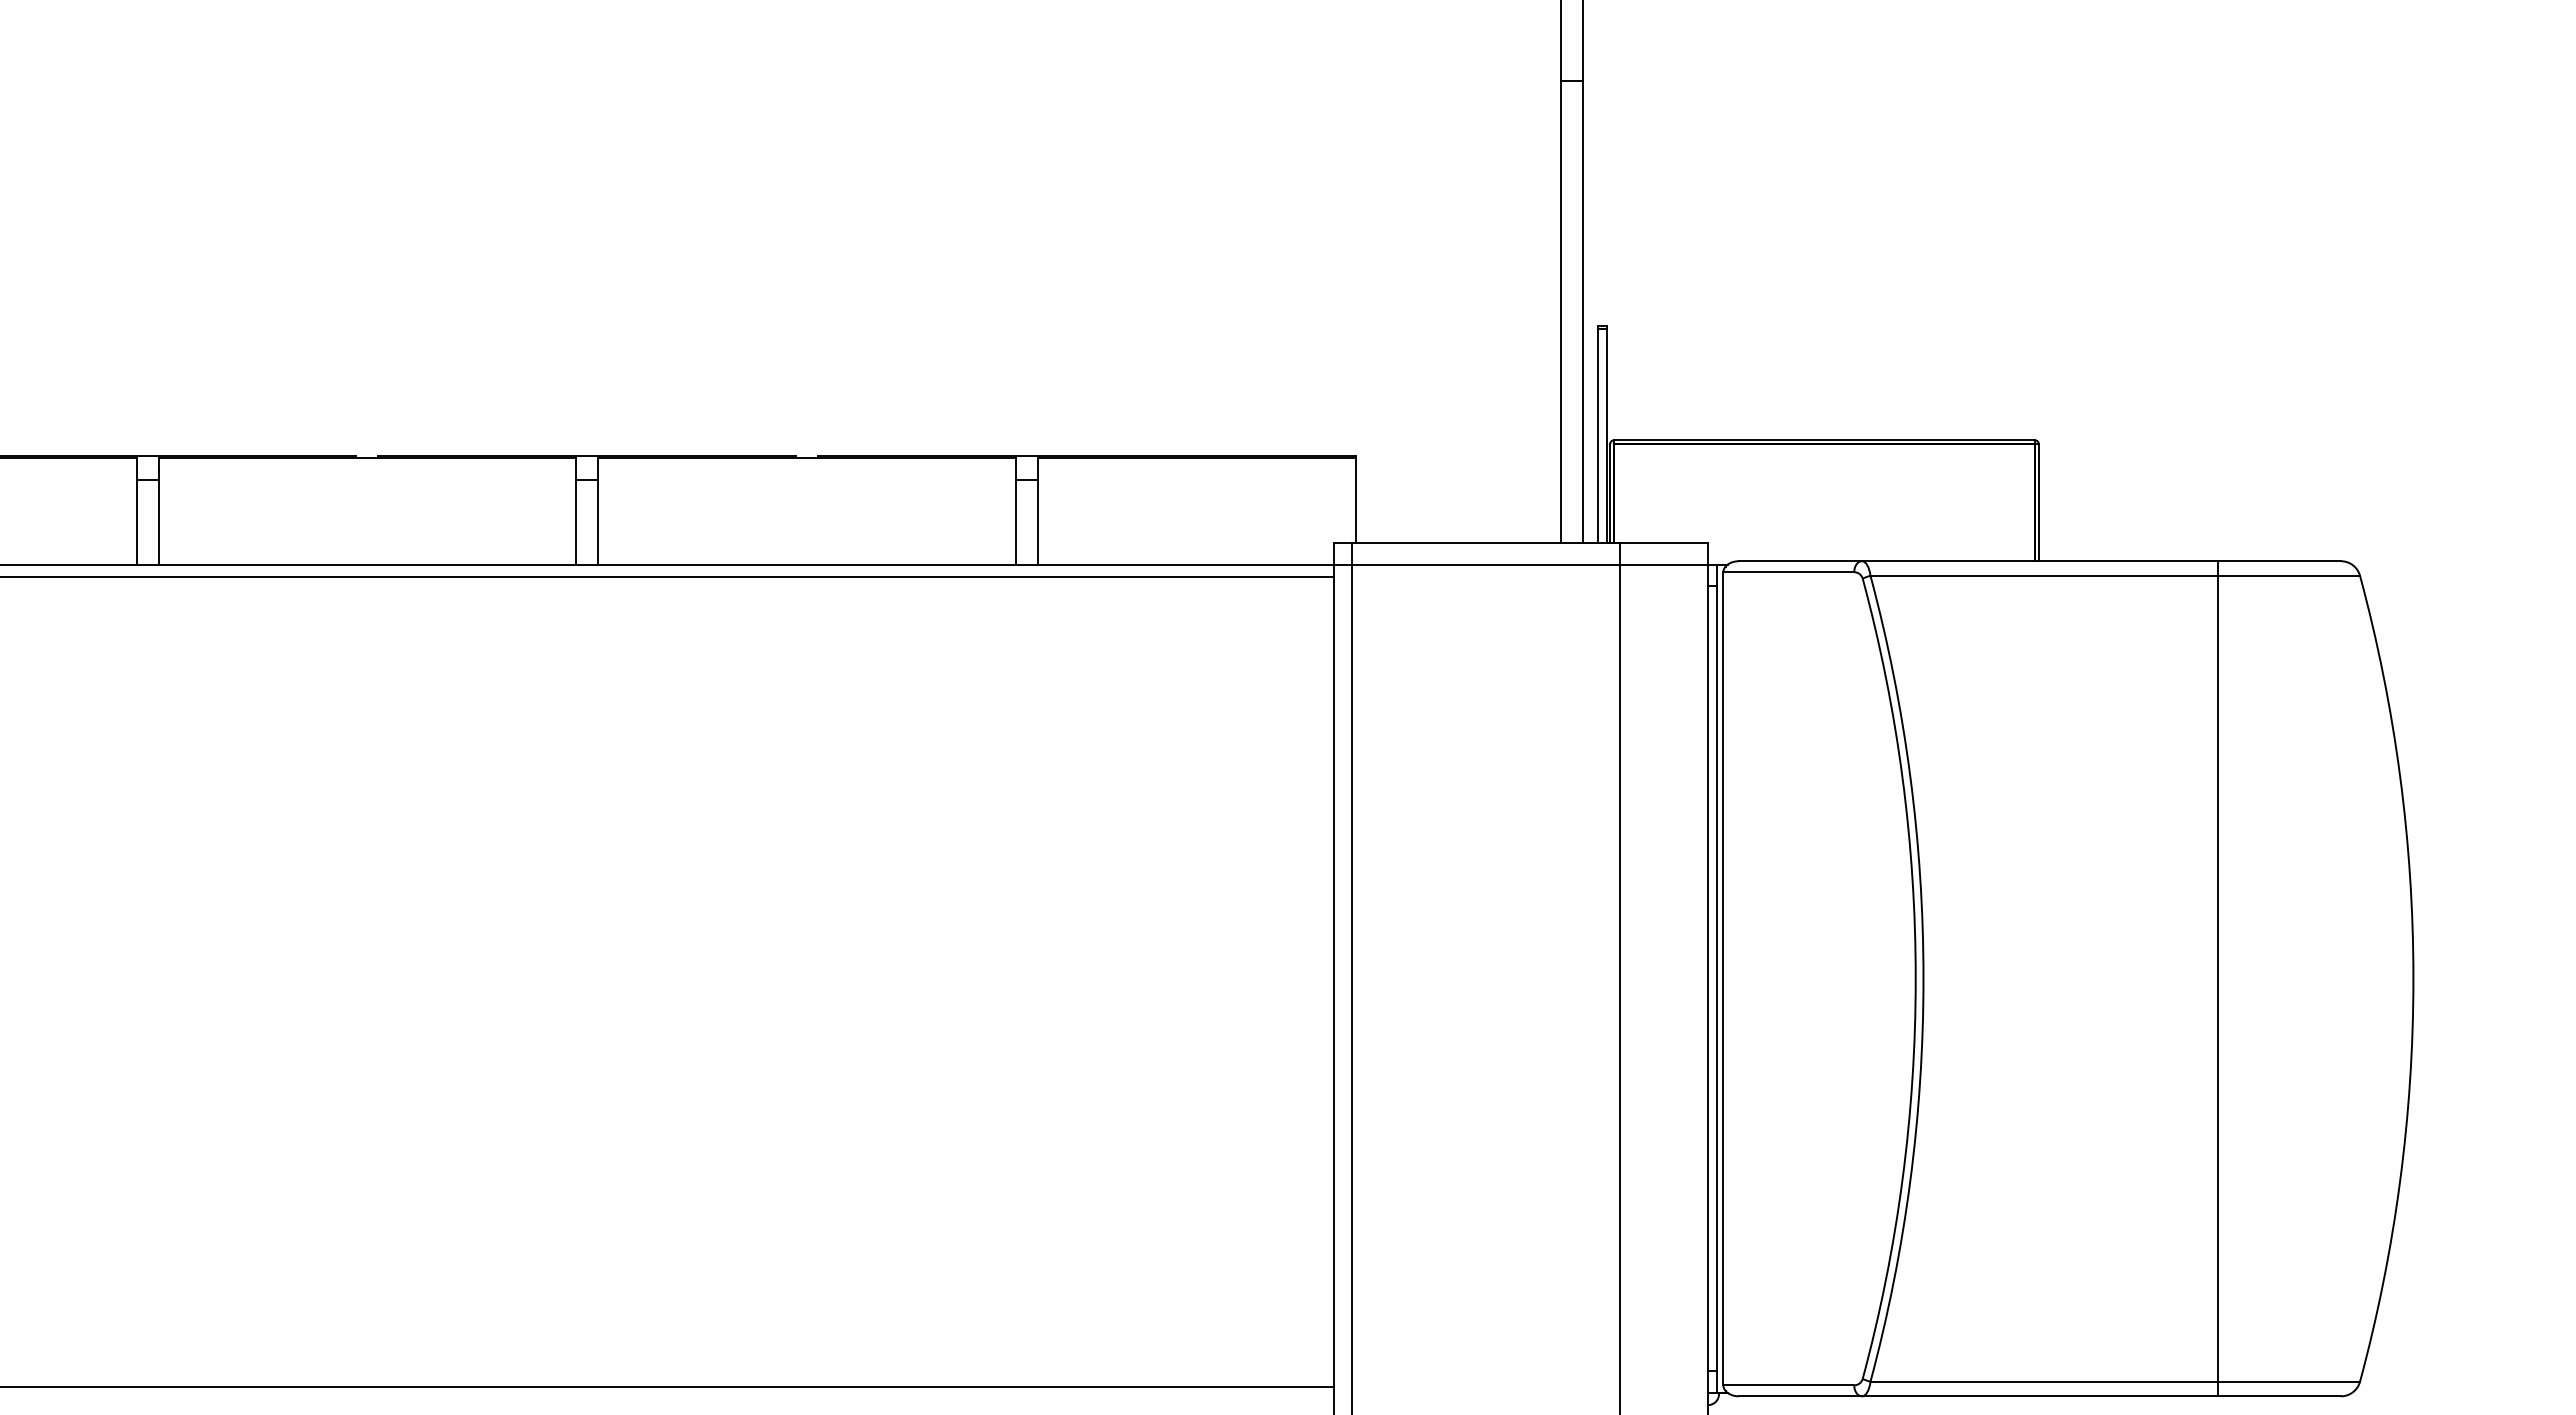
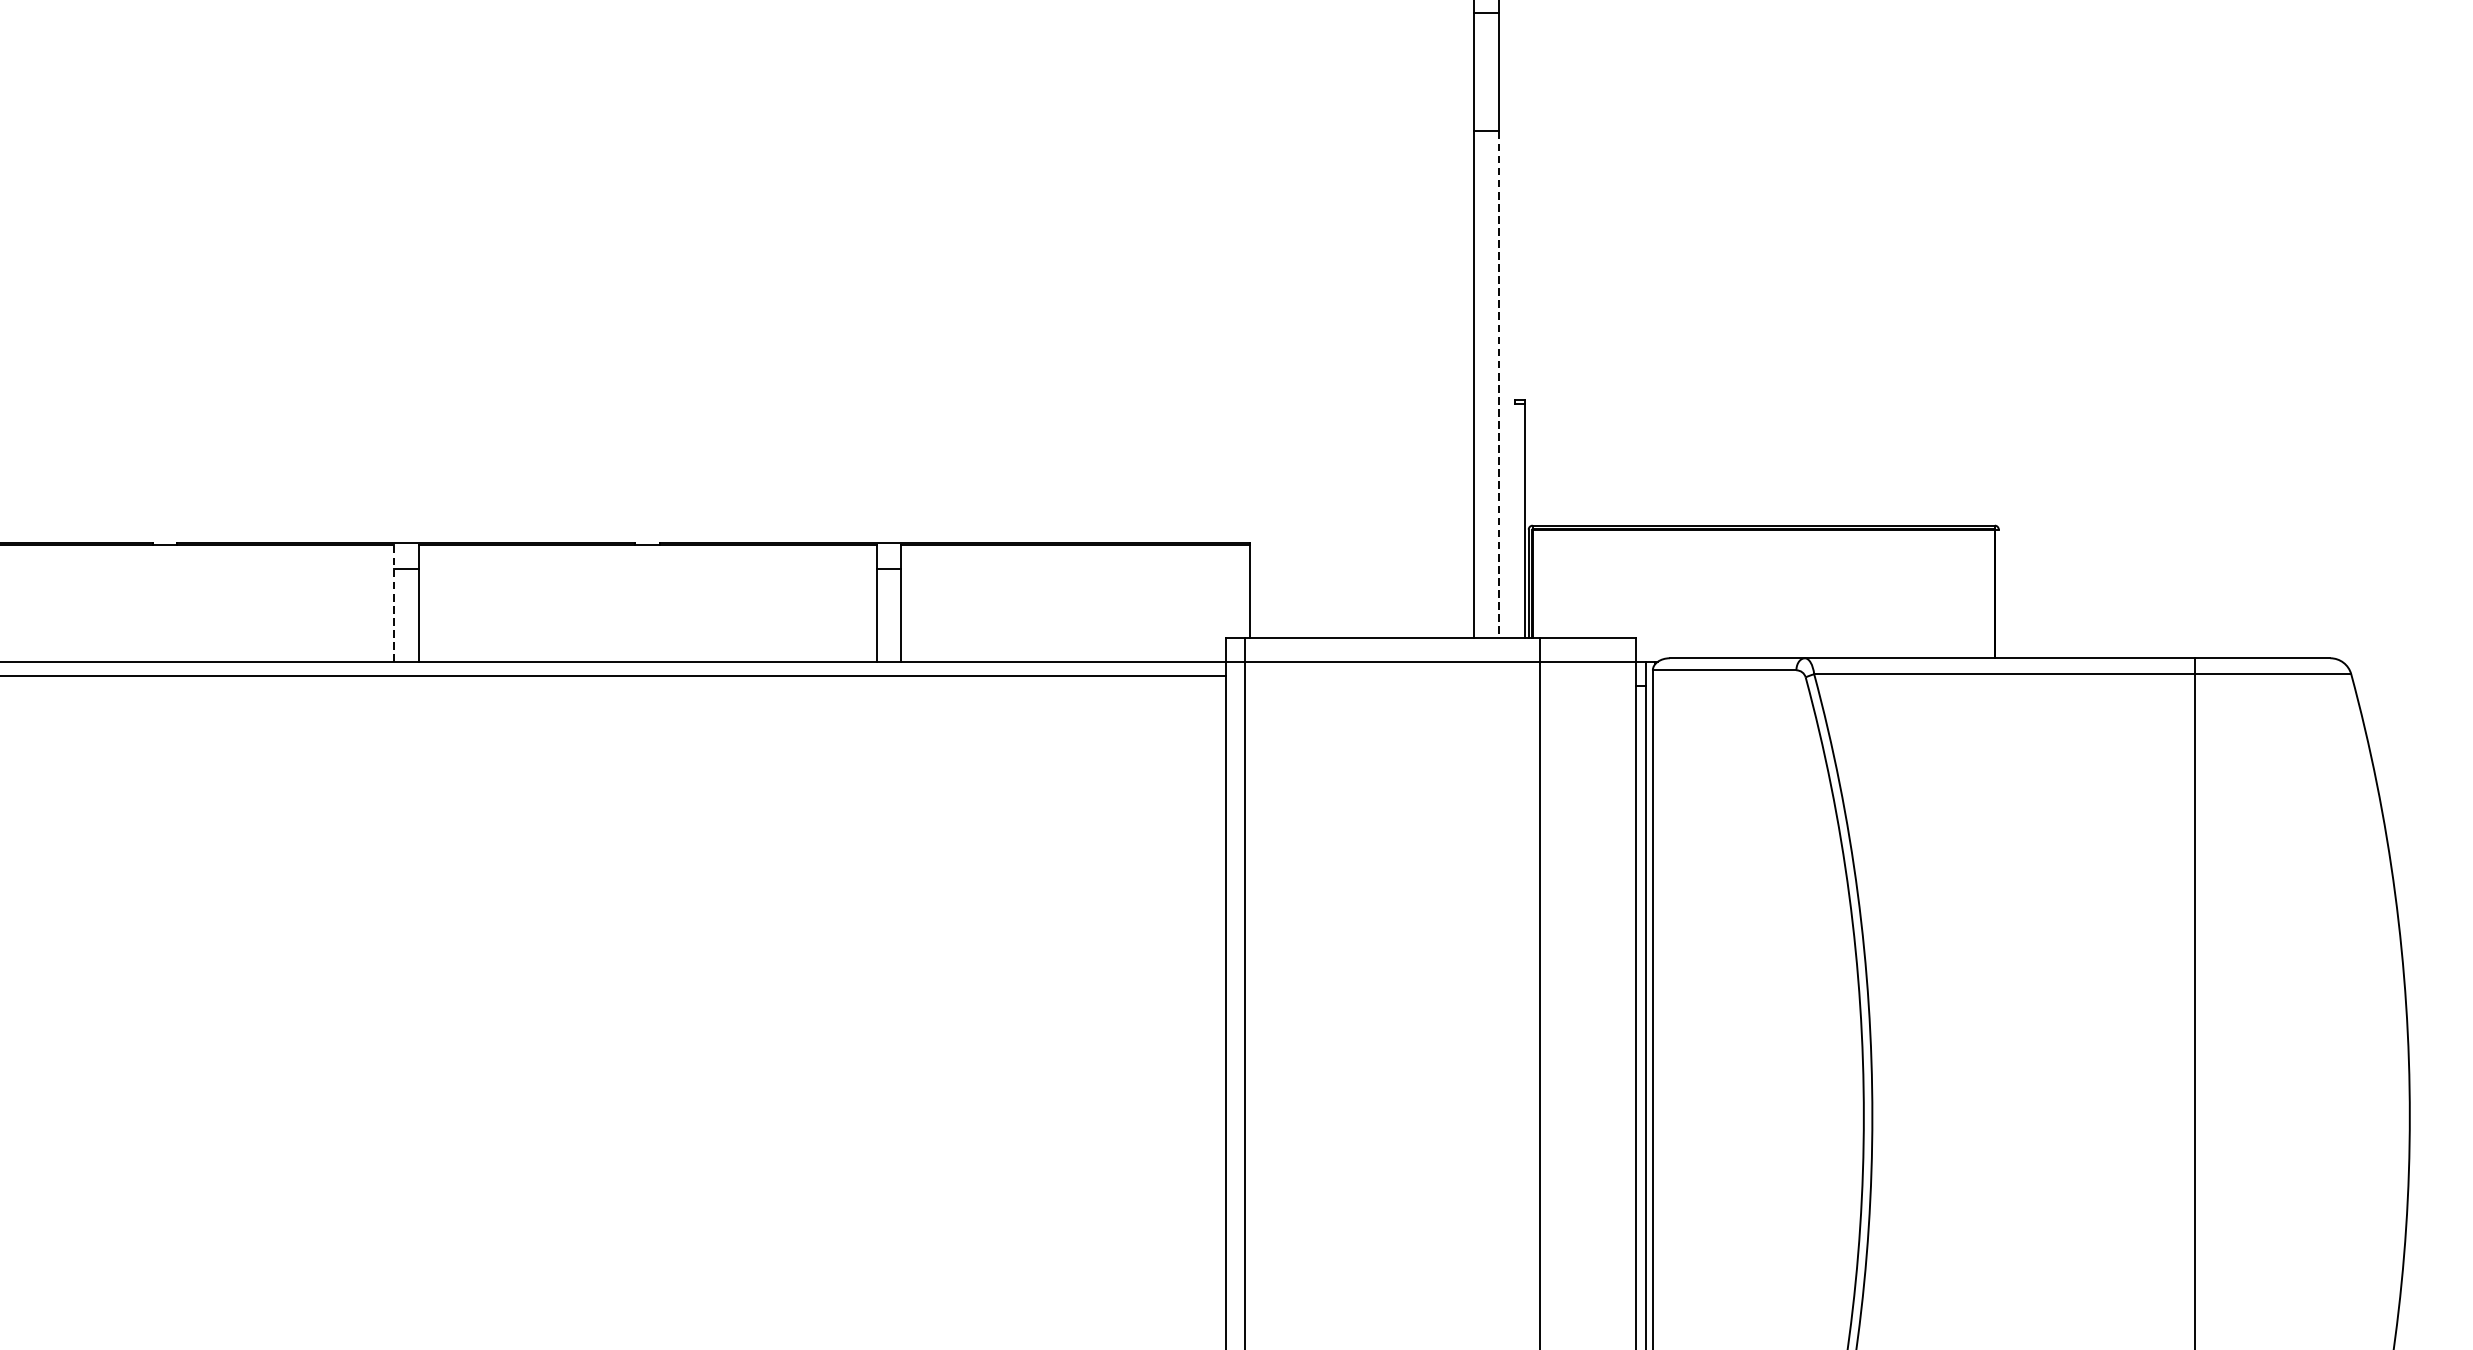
line: (1582, 311) -> (1498, 384), solid -> dashed
line: (1598, 435) -> (1515, 520), removed
line: (2038, 502) -> (1998, 593), removed
line: (576, 510) -> (394, 602), solid -> dashed

